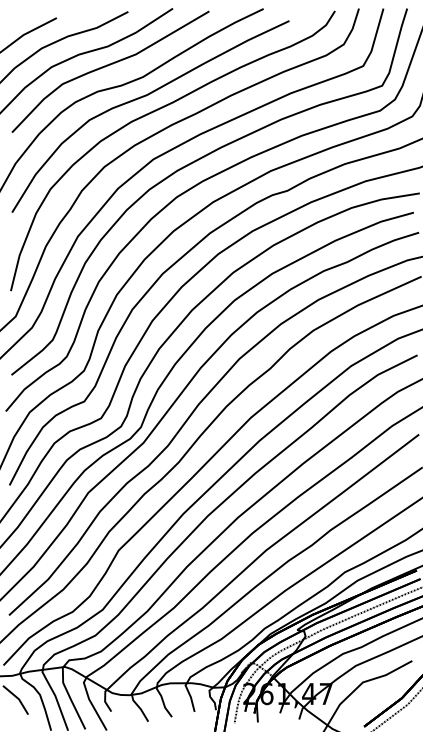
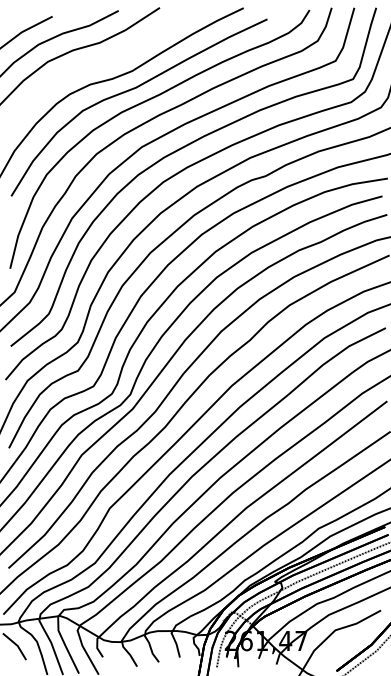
curve: (107, 66) -> (99, 61), removed

